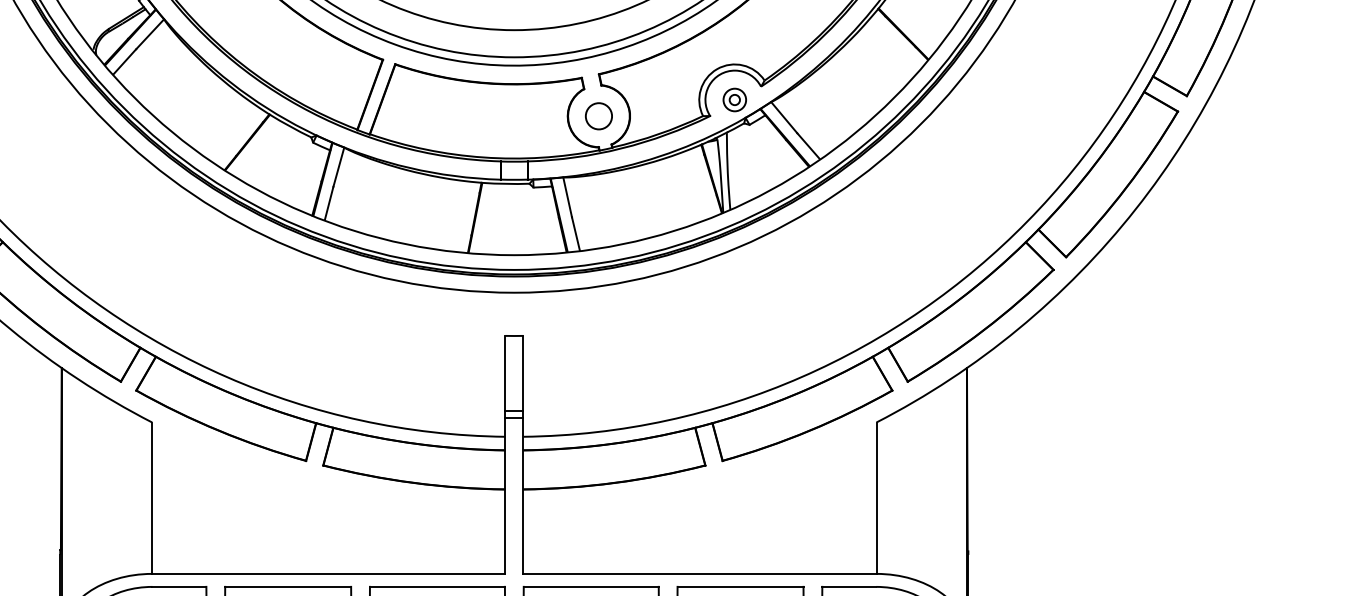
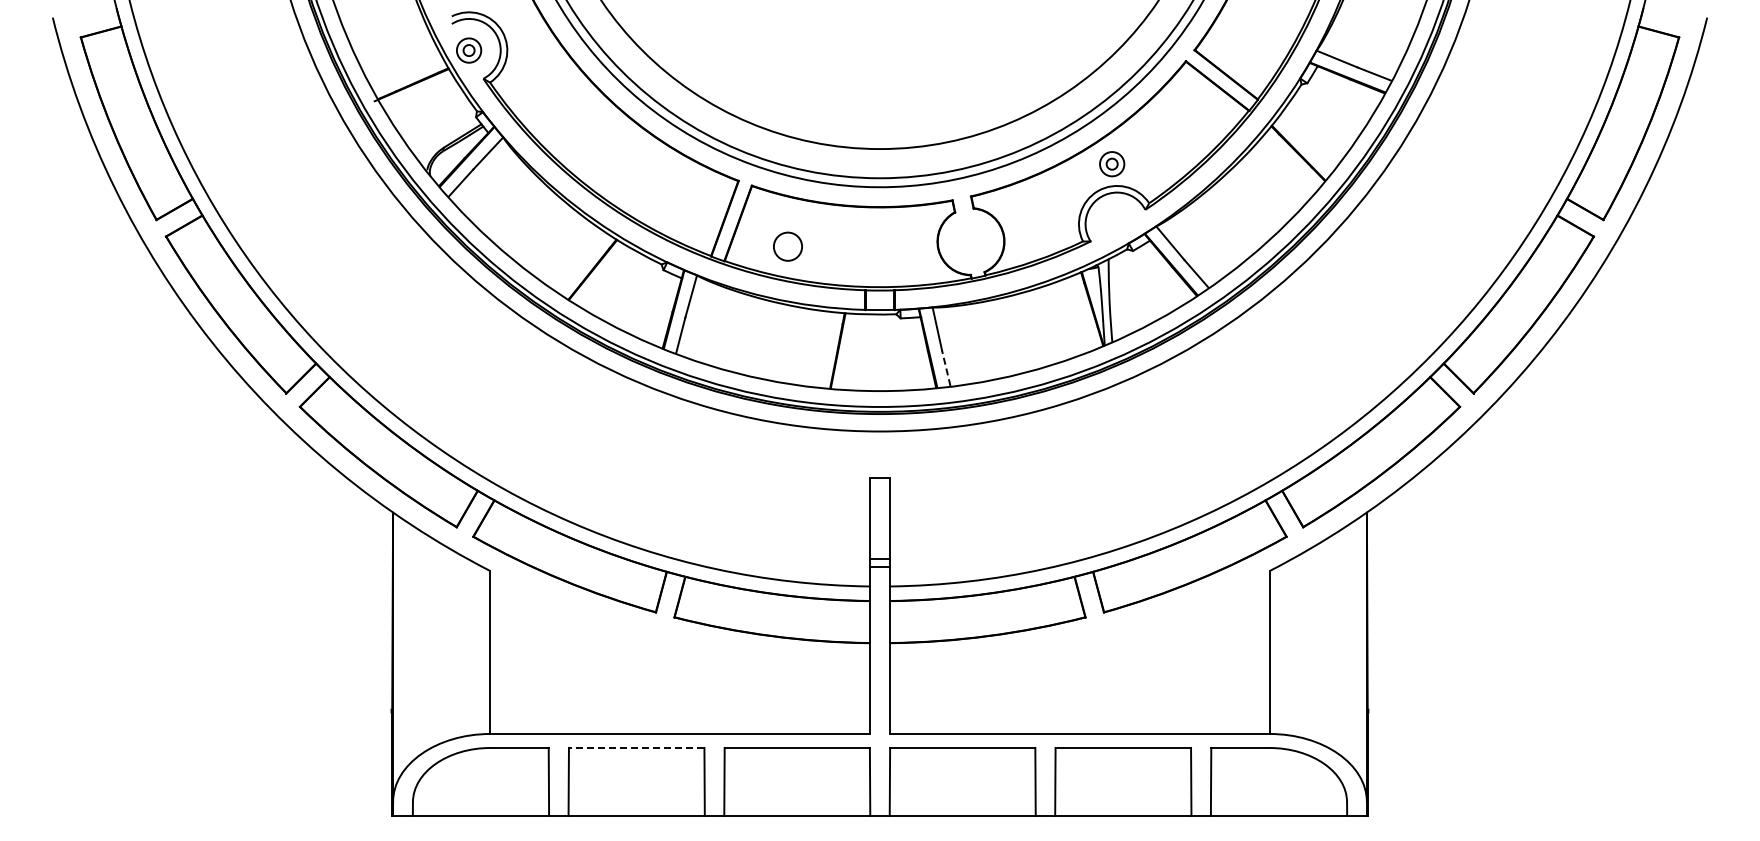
part: (735, 100) -> (1112, 164), moved
circle: (598, 116) -> (787, 246), moved
line: (576, 233) -> (946, 367), solid -> dashed
line: (287, 586) -> (636, 747), solid -> dashed

